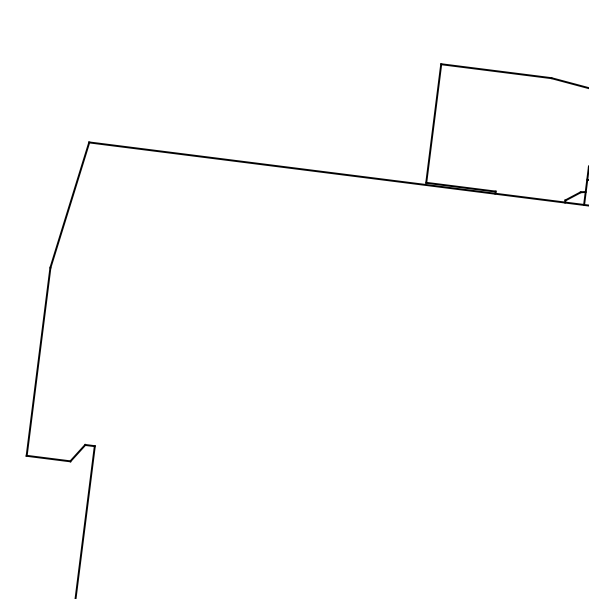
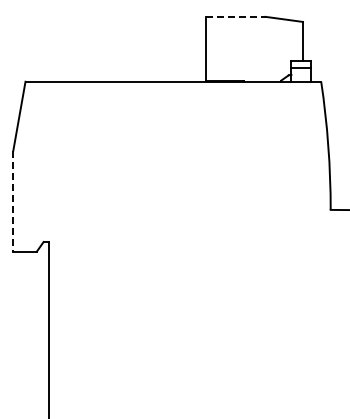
line: (497, 70) -> (236, 16), solid -> dashed
line: (38, 362) -> (13, 201), solid -> dashed

